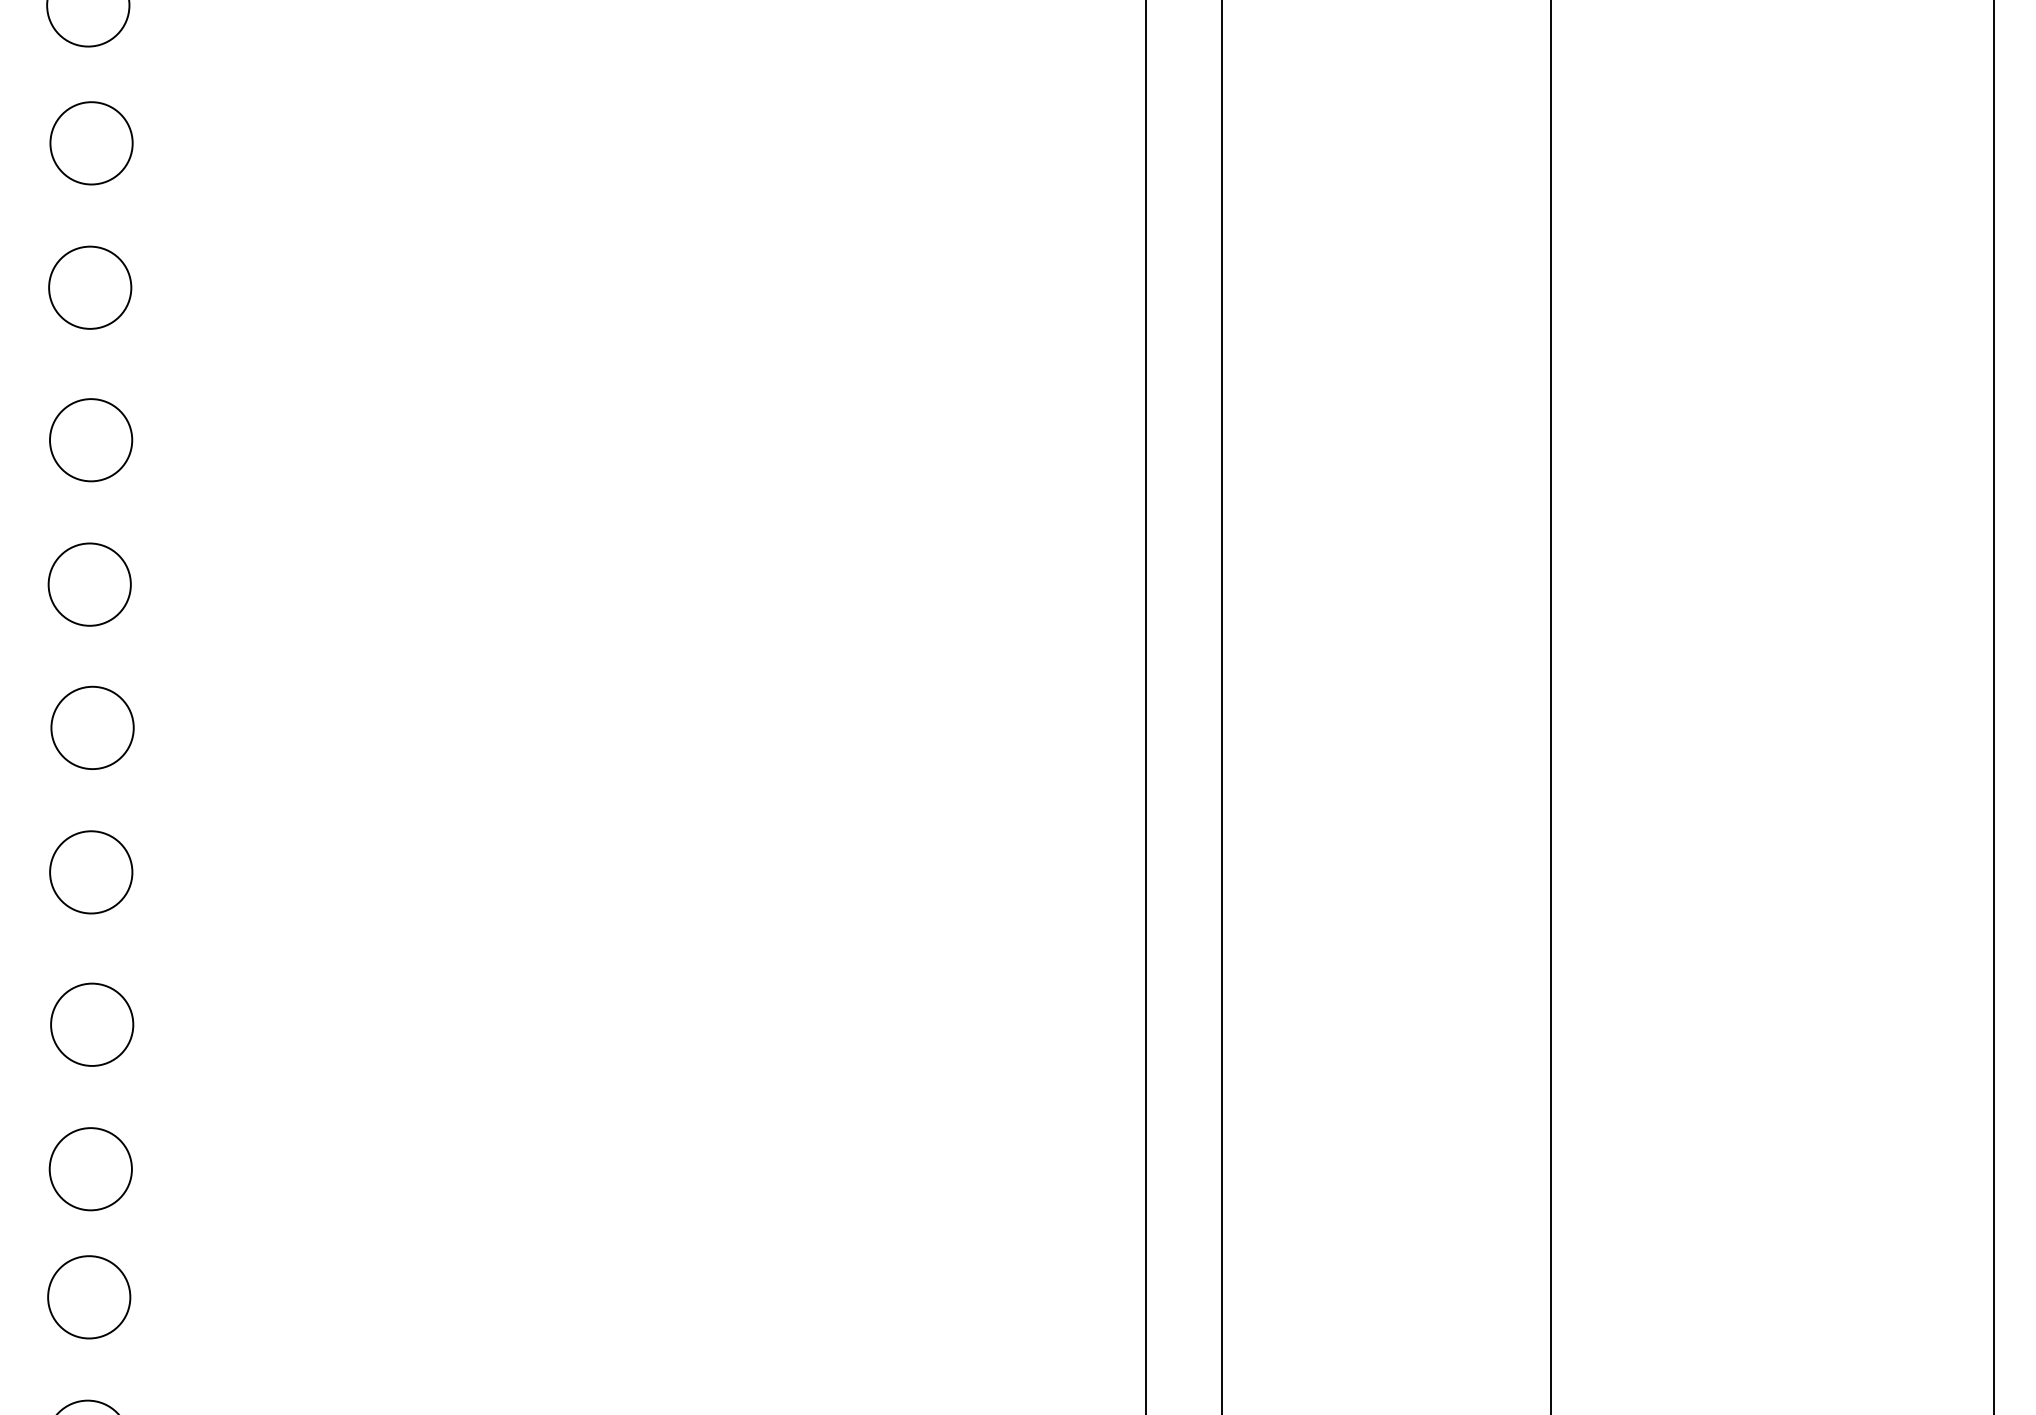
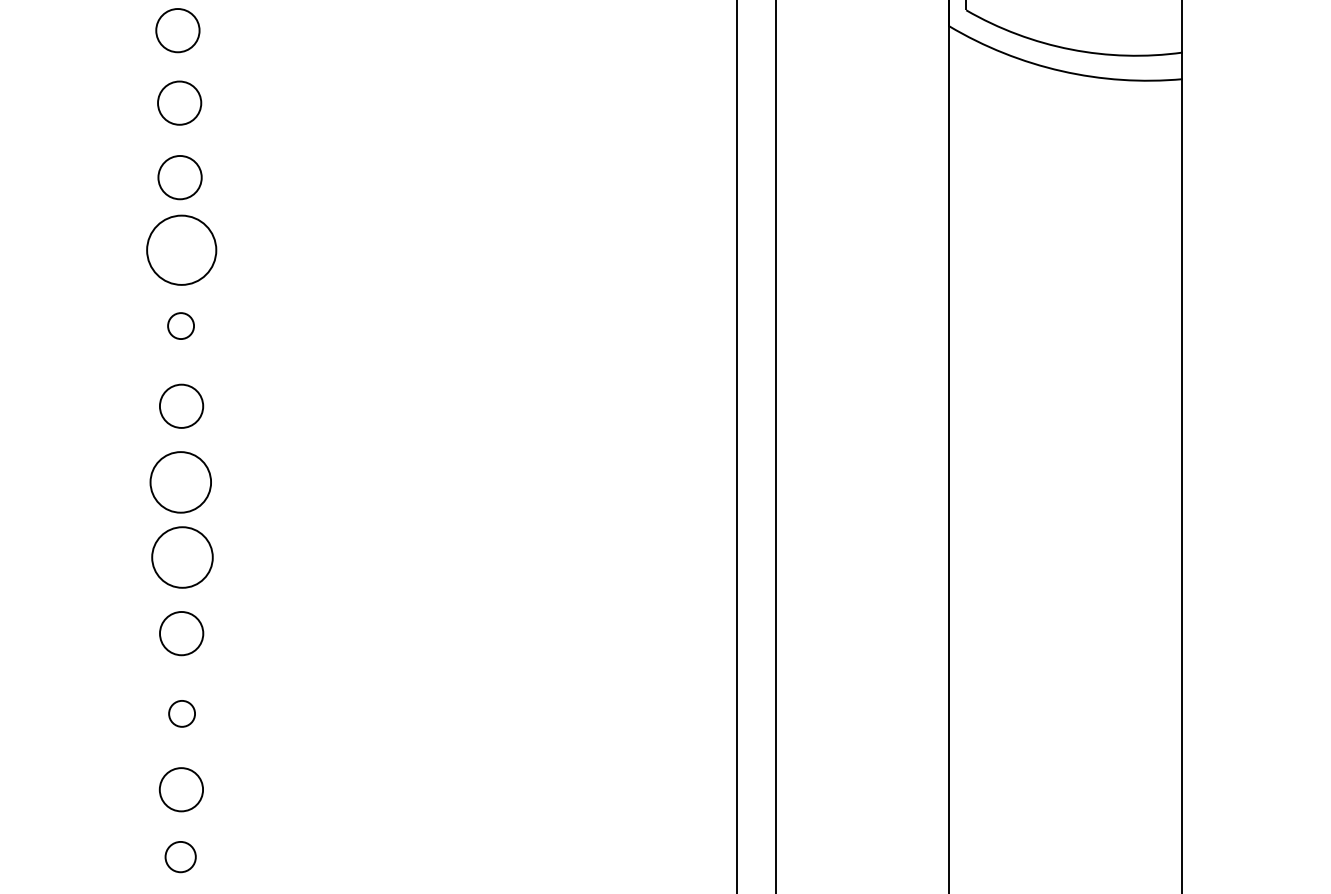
part: (90, 142) -> (181, 249), size x1.6
part: (89, 286) -> (180, 325), size x0.6
part: (89, 583) -> (180, 481), size x1.4
part: (90, 727) -> (181, 557), size x1.4
part: (90, 1024) -> (181, 713), size x0.6
part: (89, 1296) -> (180, 856), size x0.7

